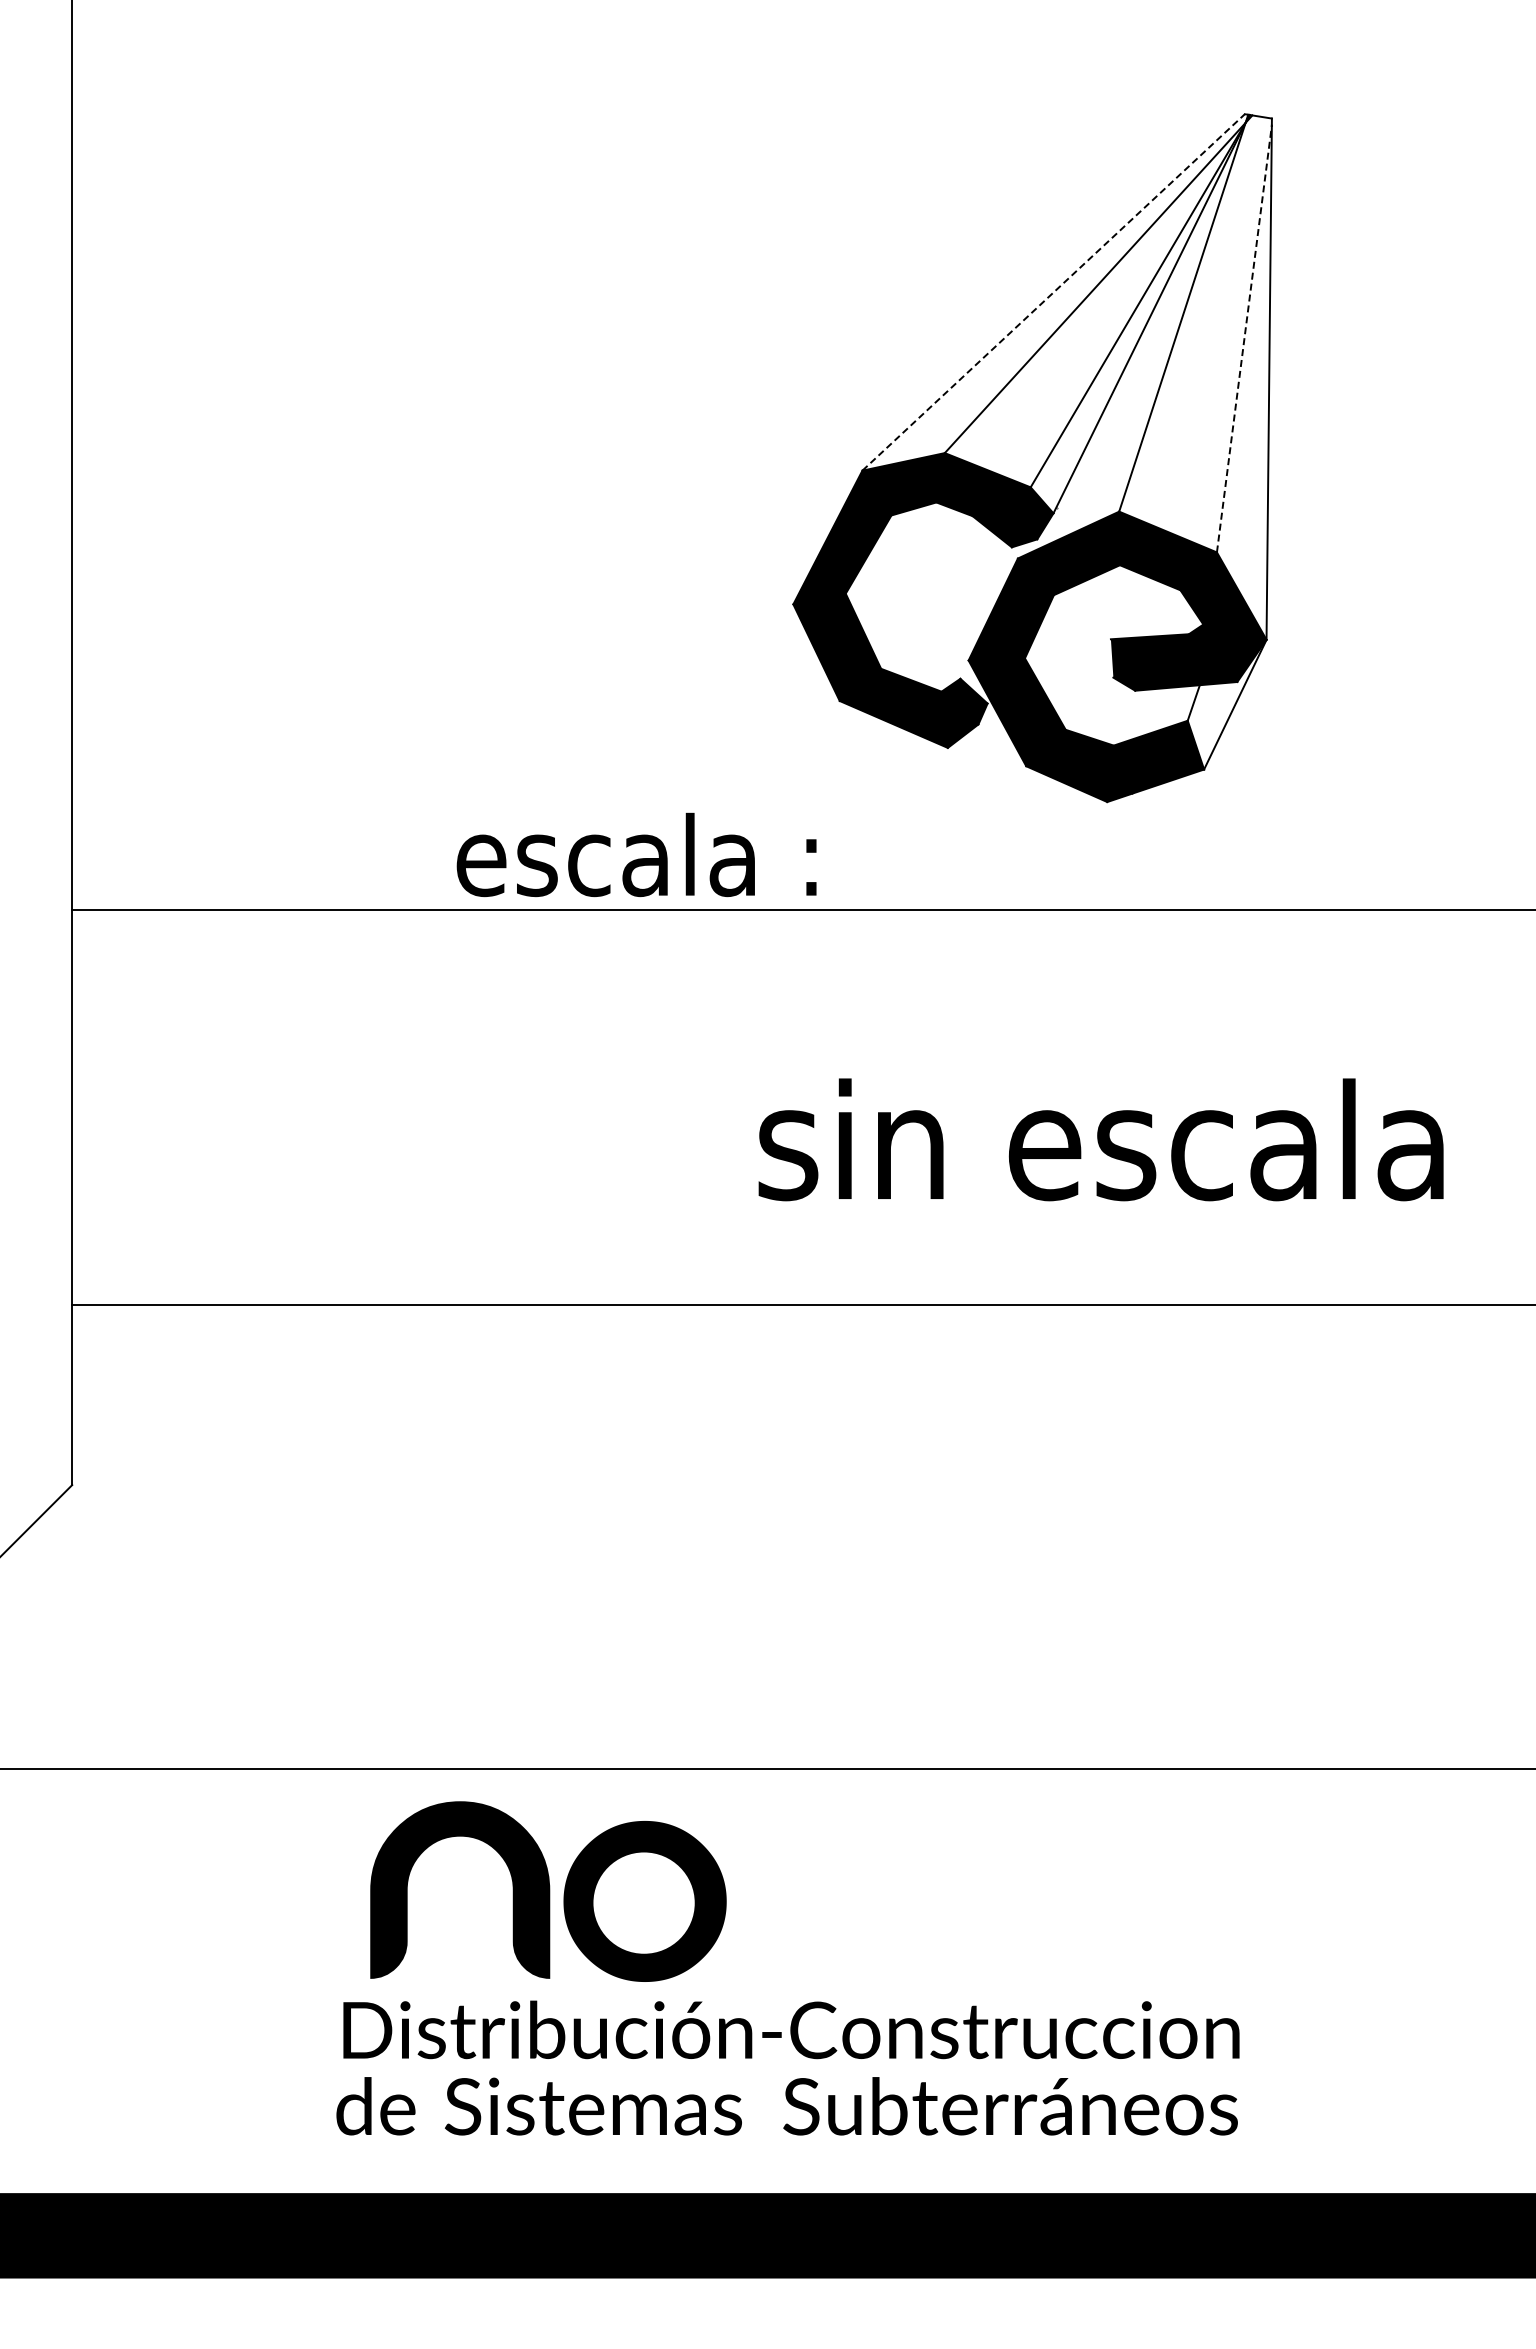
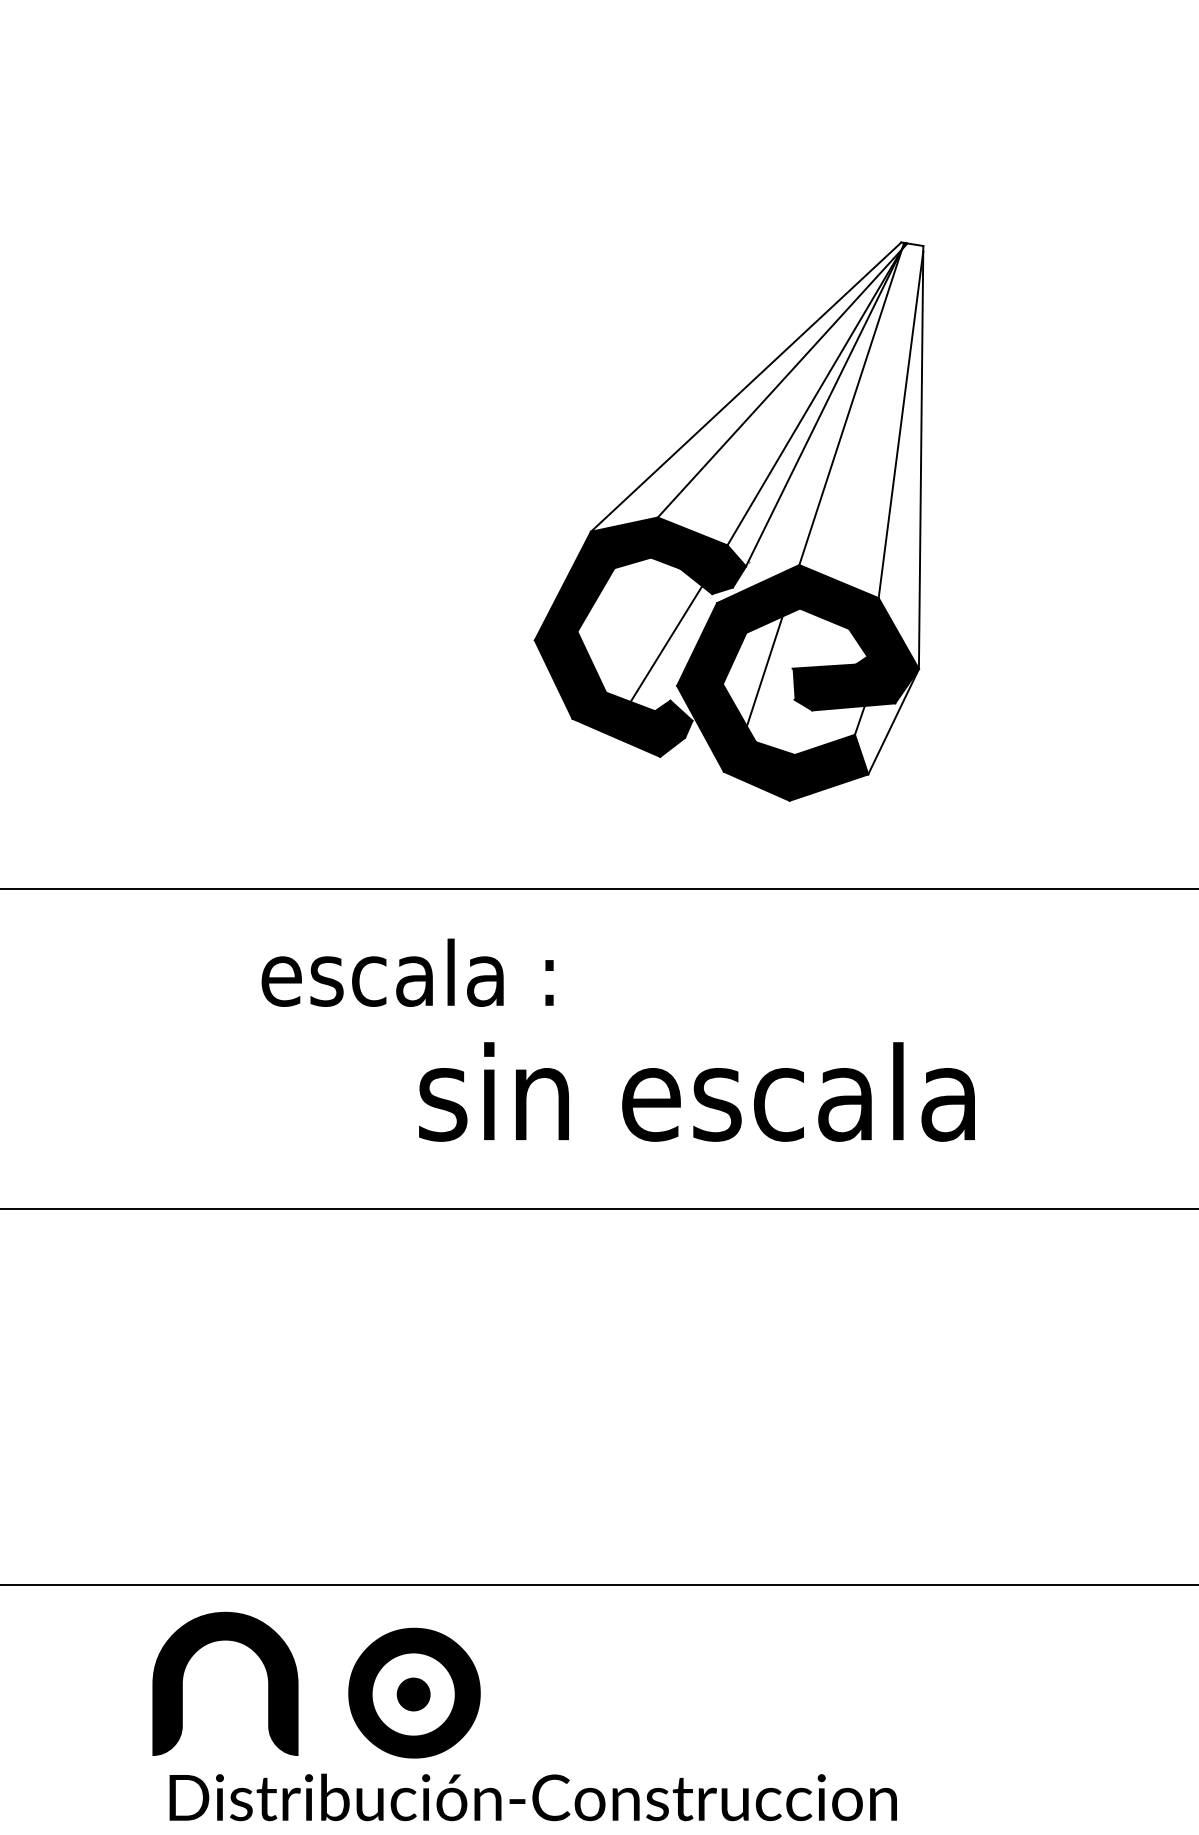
line: (1054, 292) -> (746, 387), dashed -> solid
line: (1244, 338) -> (901, 424), dashed -> solid
line: (955, 608) -> (666, 643), added
line: (1076, 642) -> (764, 671), added
text: (636, 854) -> (407, 972), moved
text: (1100, 1139) -> (696, 1091), moved
part: (500, 1856) -> (258, 1656), moved
fill: (643, 1902) -> (413, 1694), added

